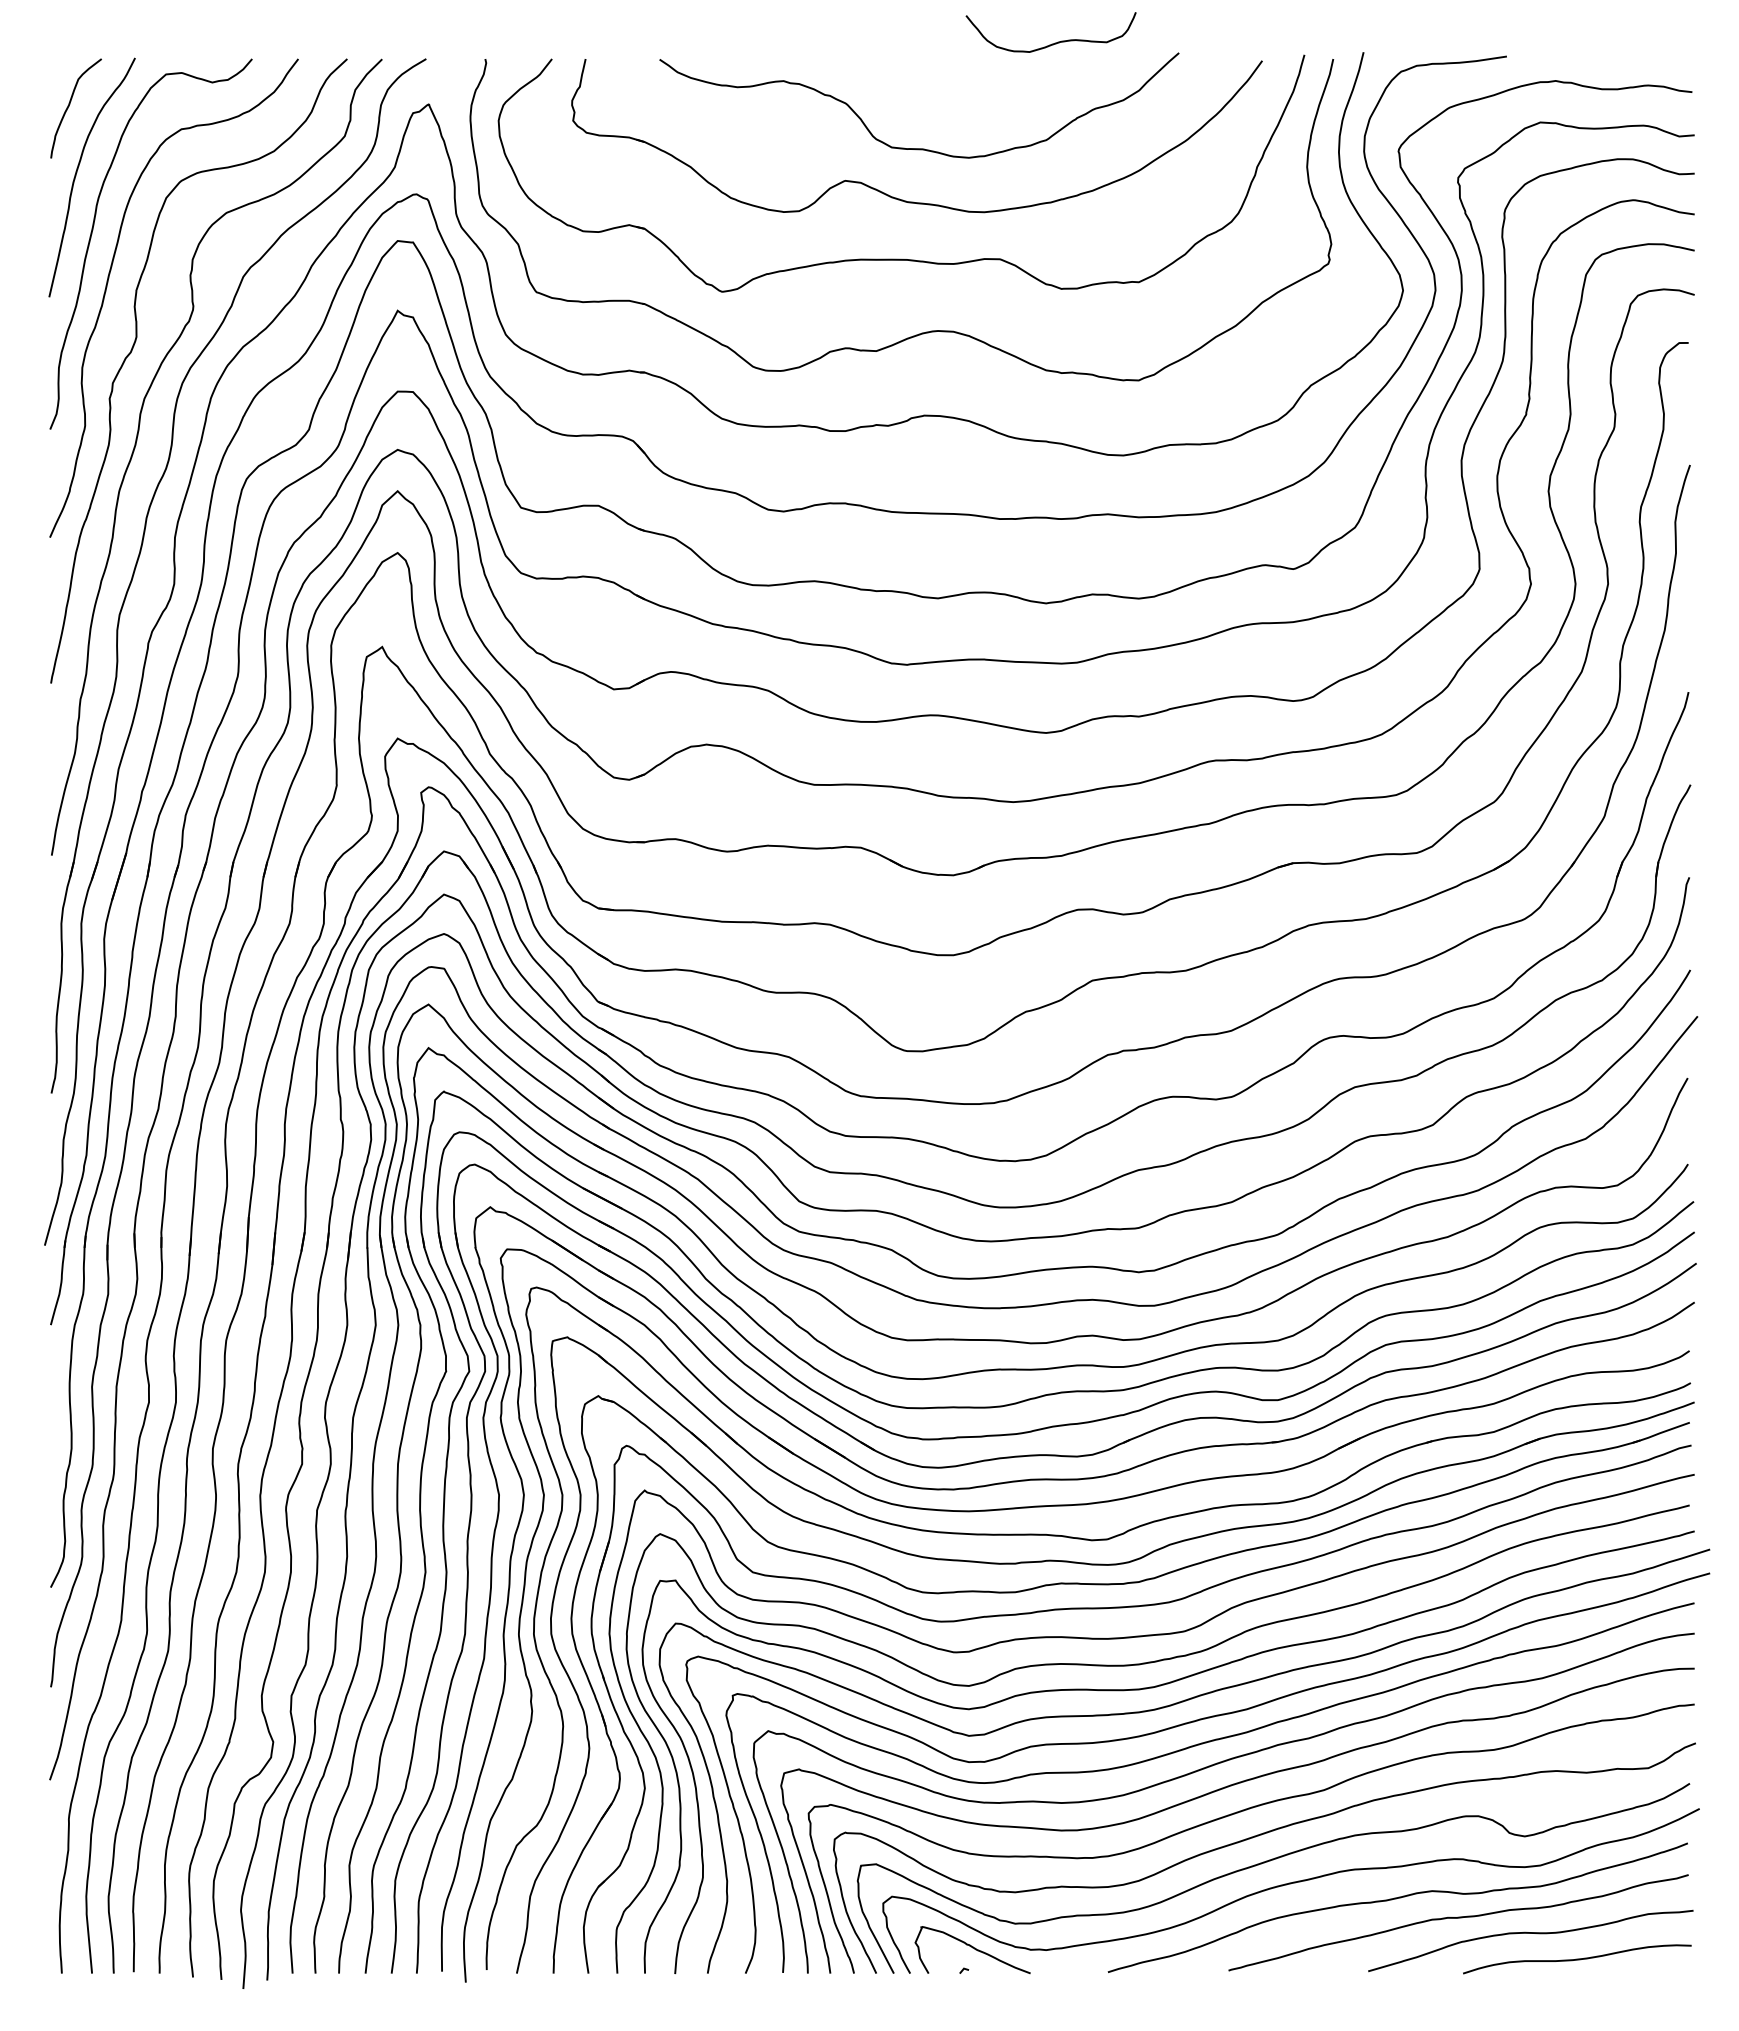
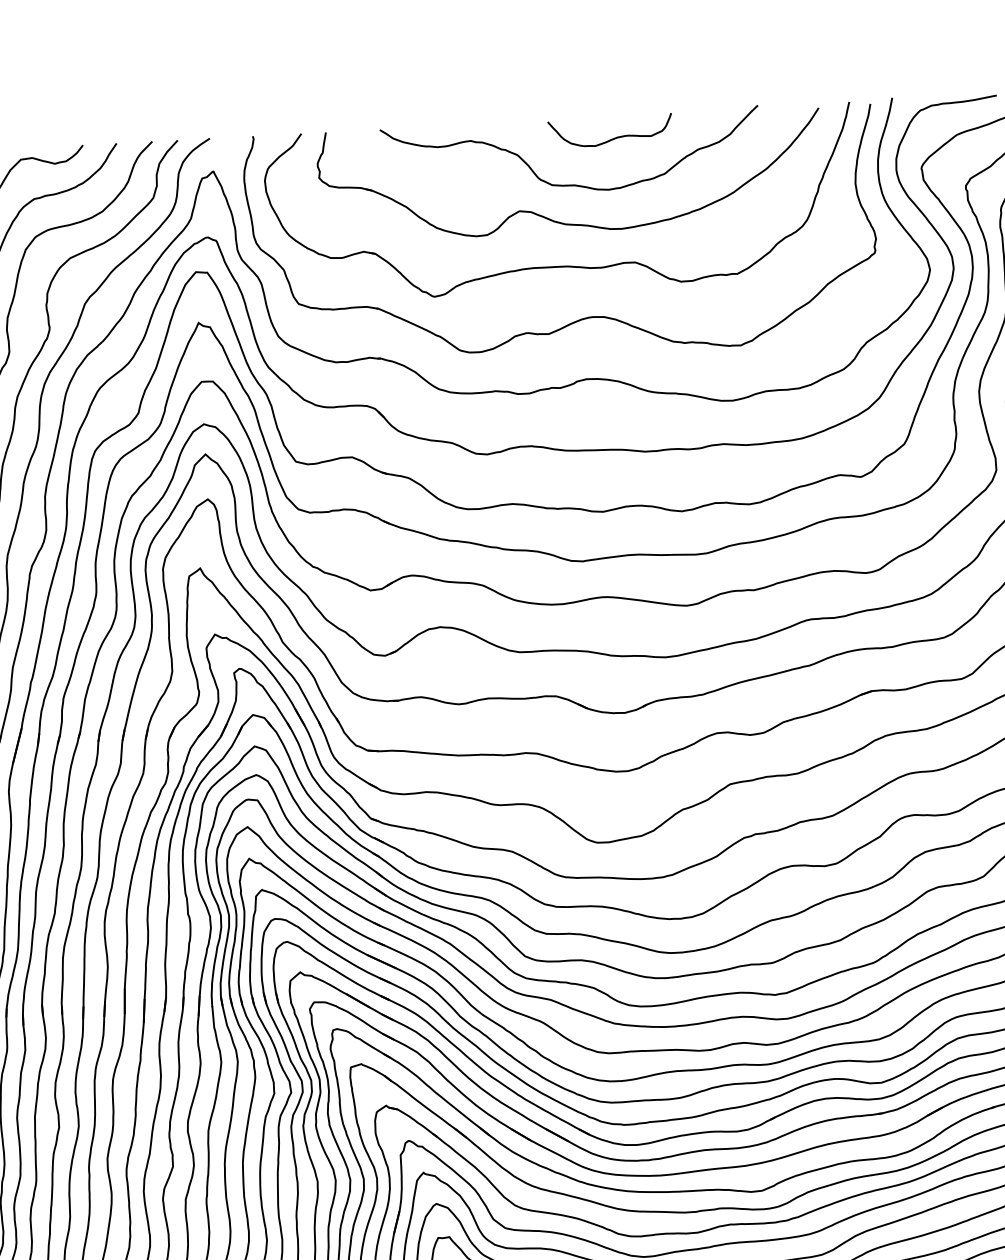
curve: (1055, 42) -> (613, 138), moved

